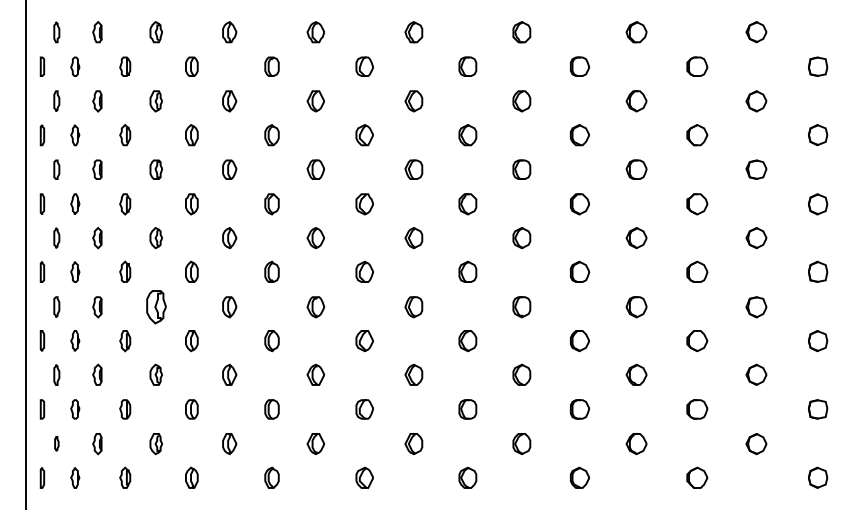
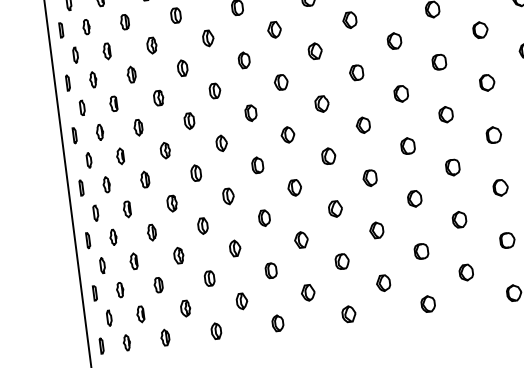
part: (155, 307) -> (171, 203), size x0.62
part: (56, 443) -> (109, 318), size x1.43

